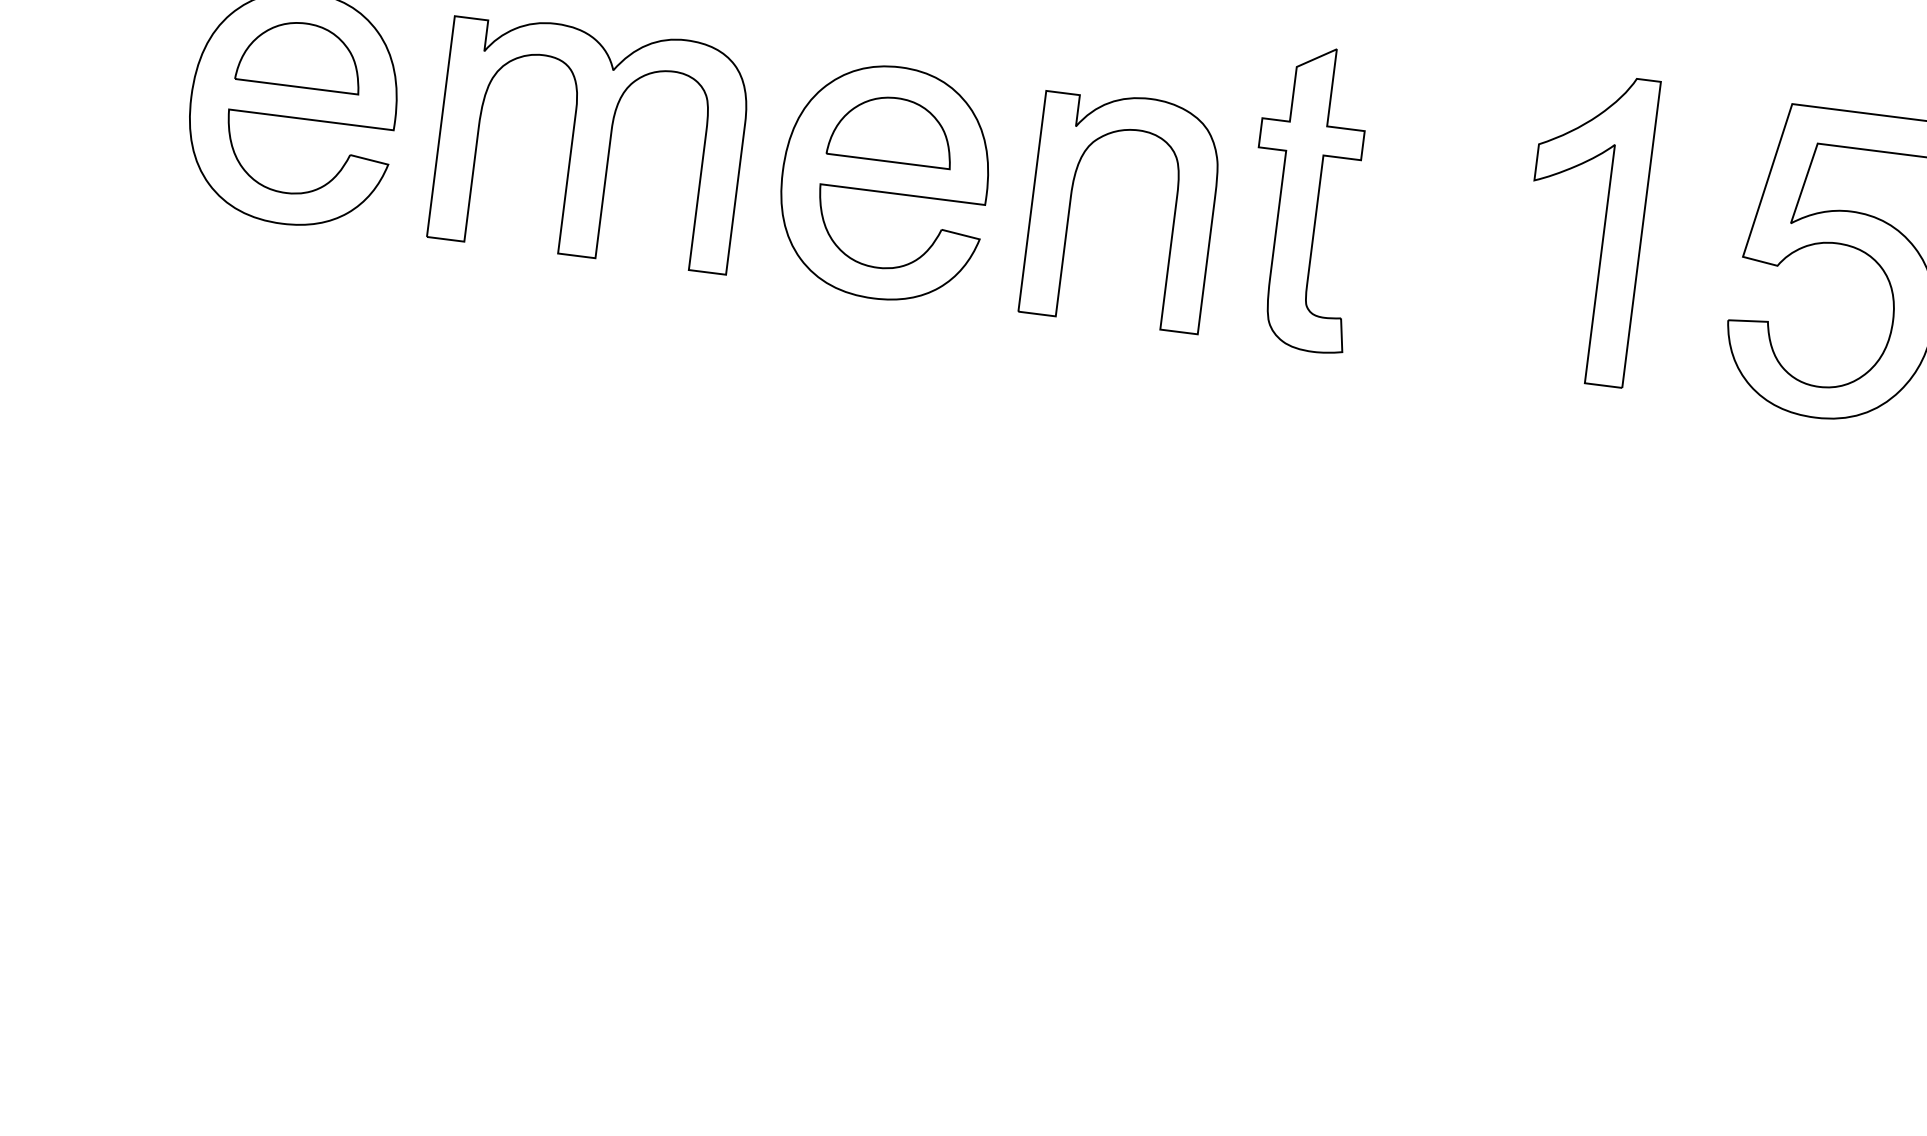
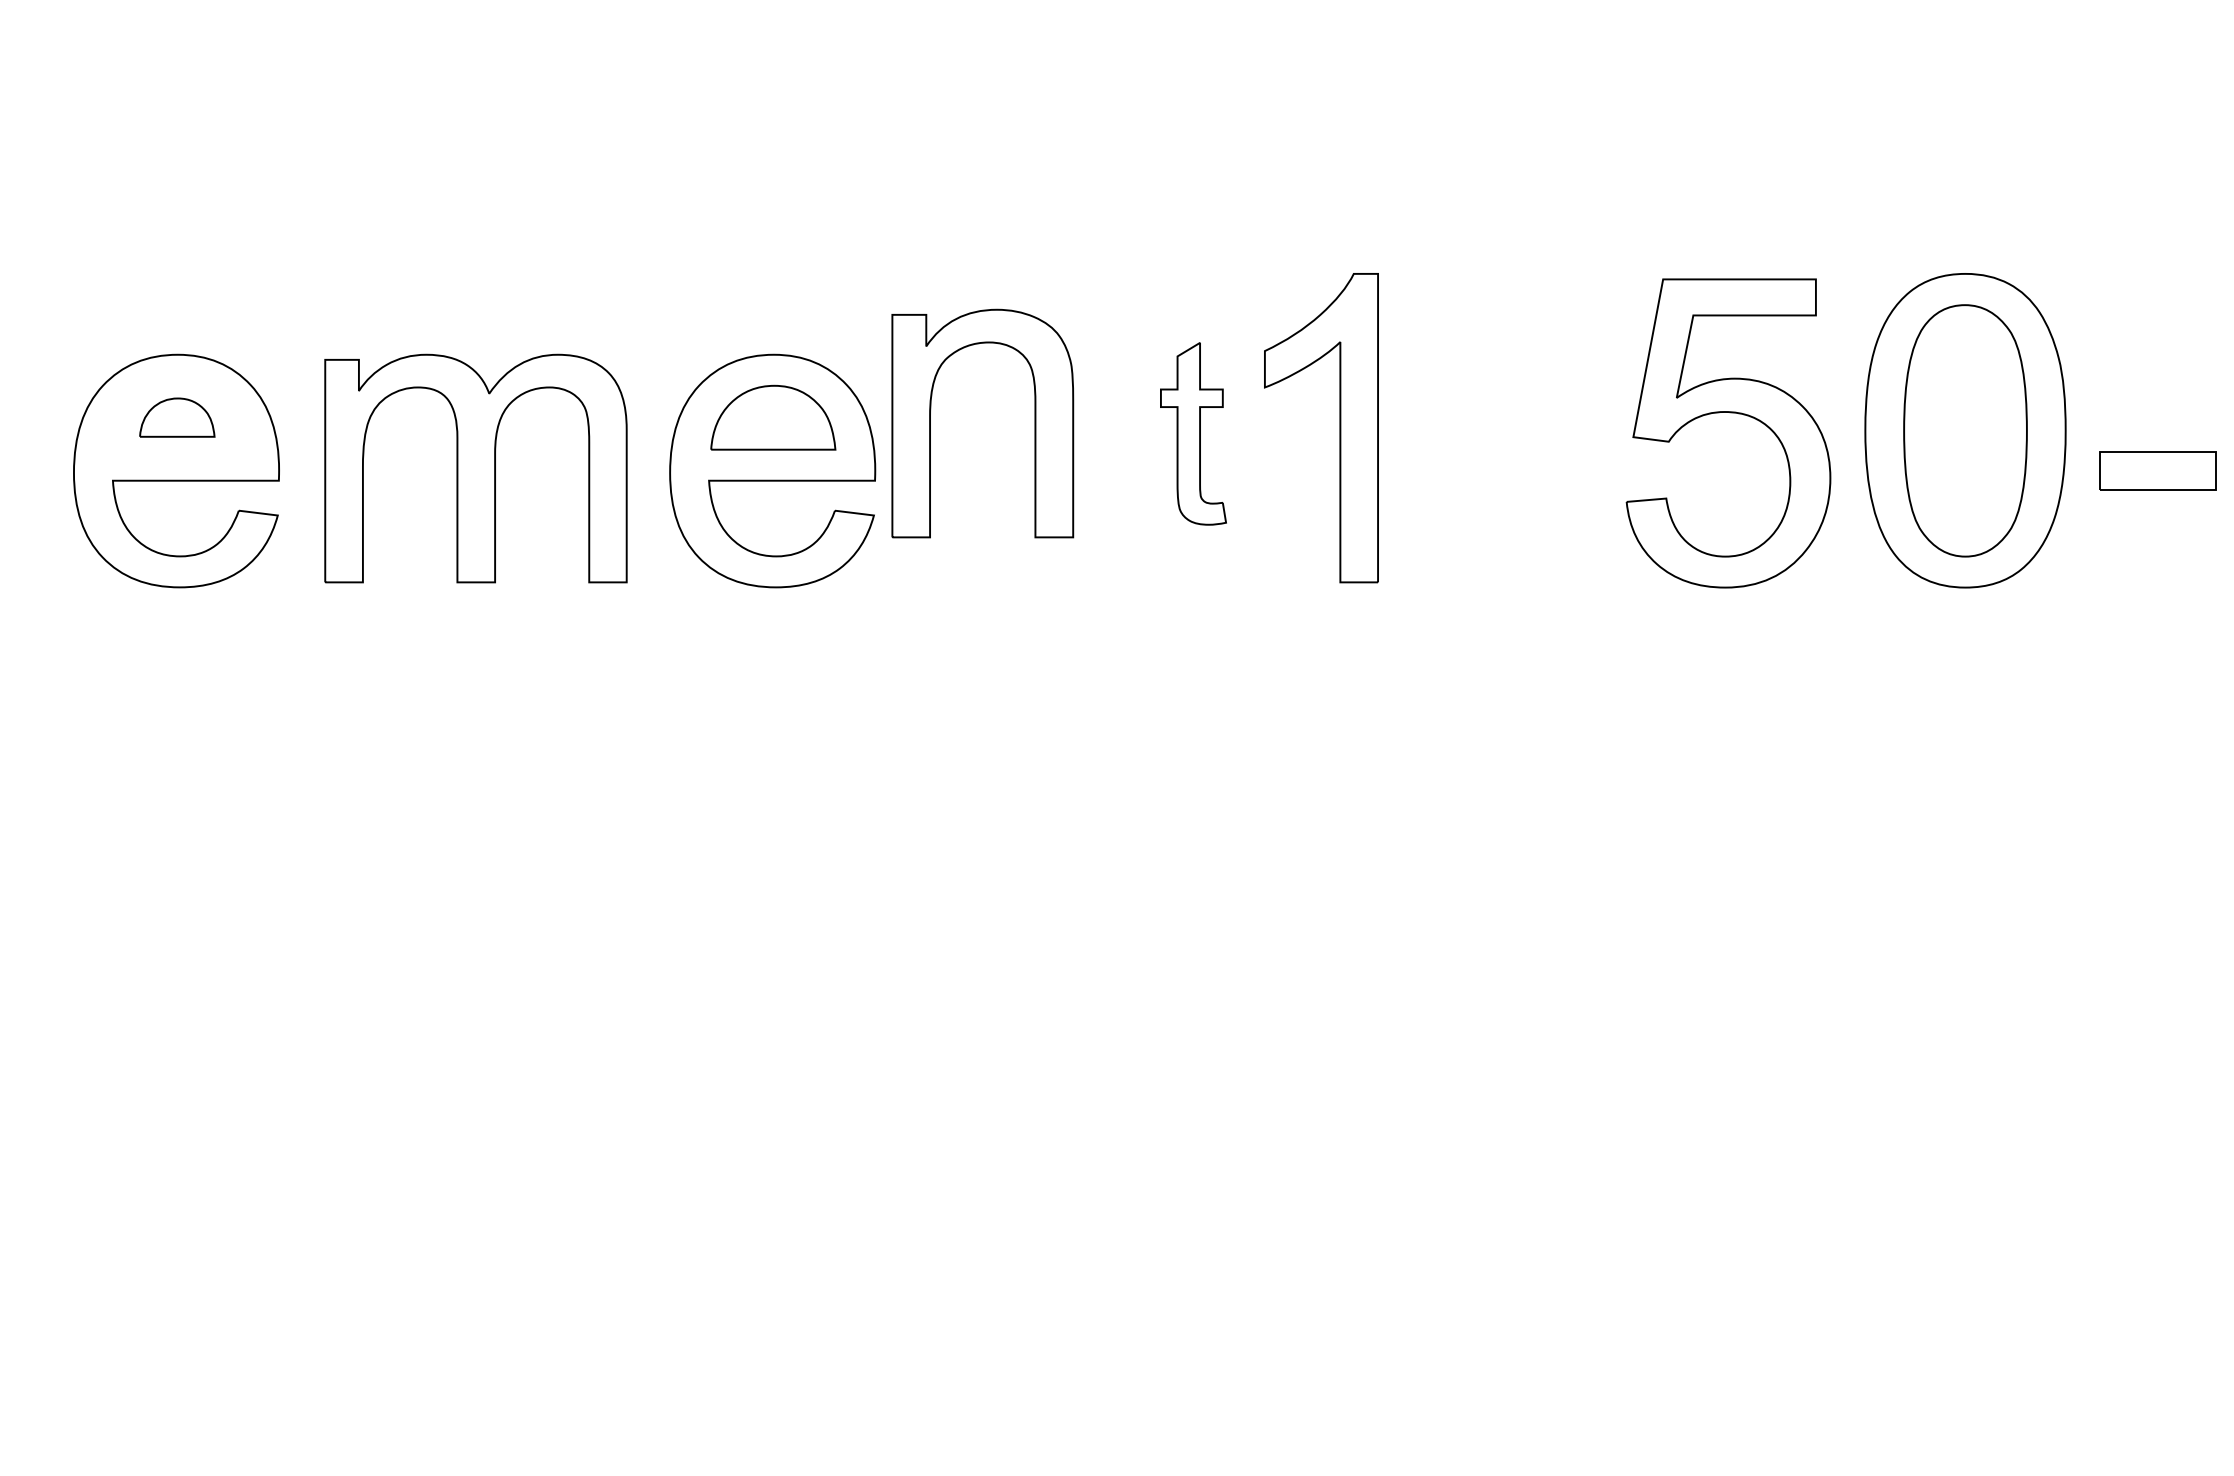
part: (301, 54) -> (177, 417), size x0.6
part: (1307, 198) -> (1193, 433), size x0.6
part: (1070, 203) -> (930, 423), moved
part: (1603, 230) -> (1339, 428), moved

